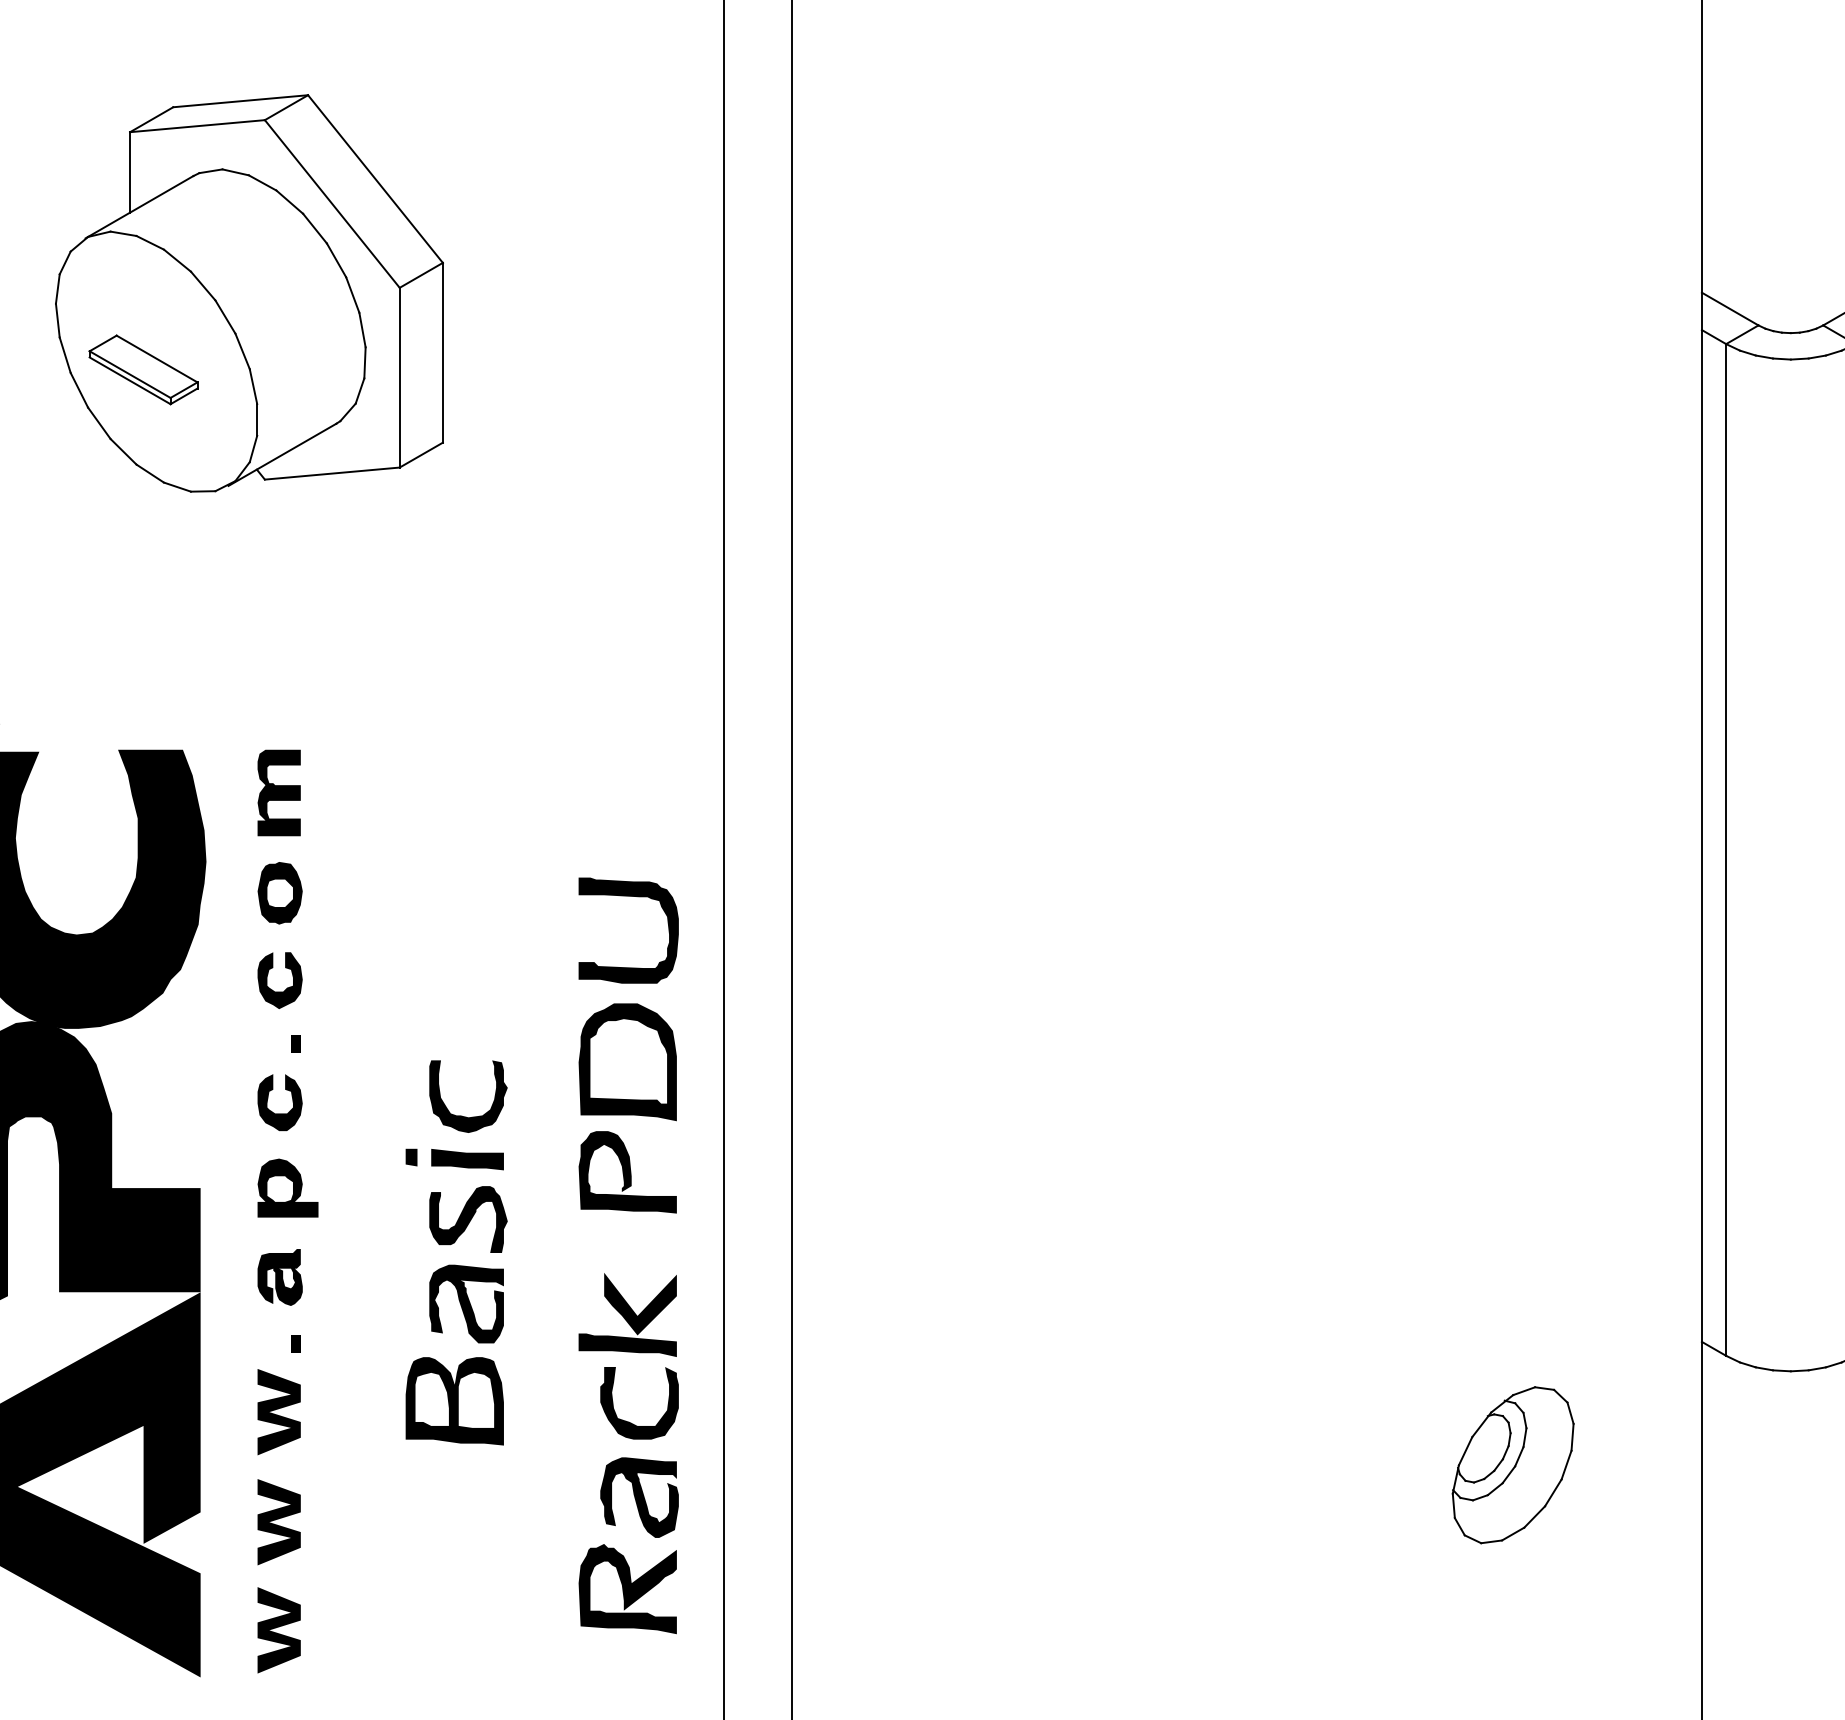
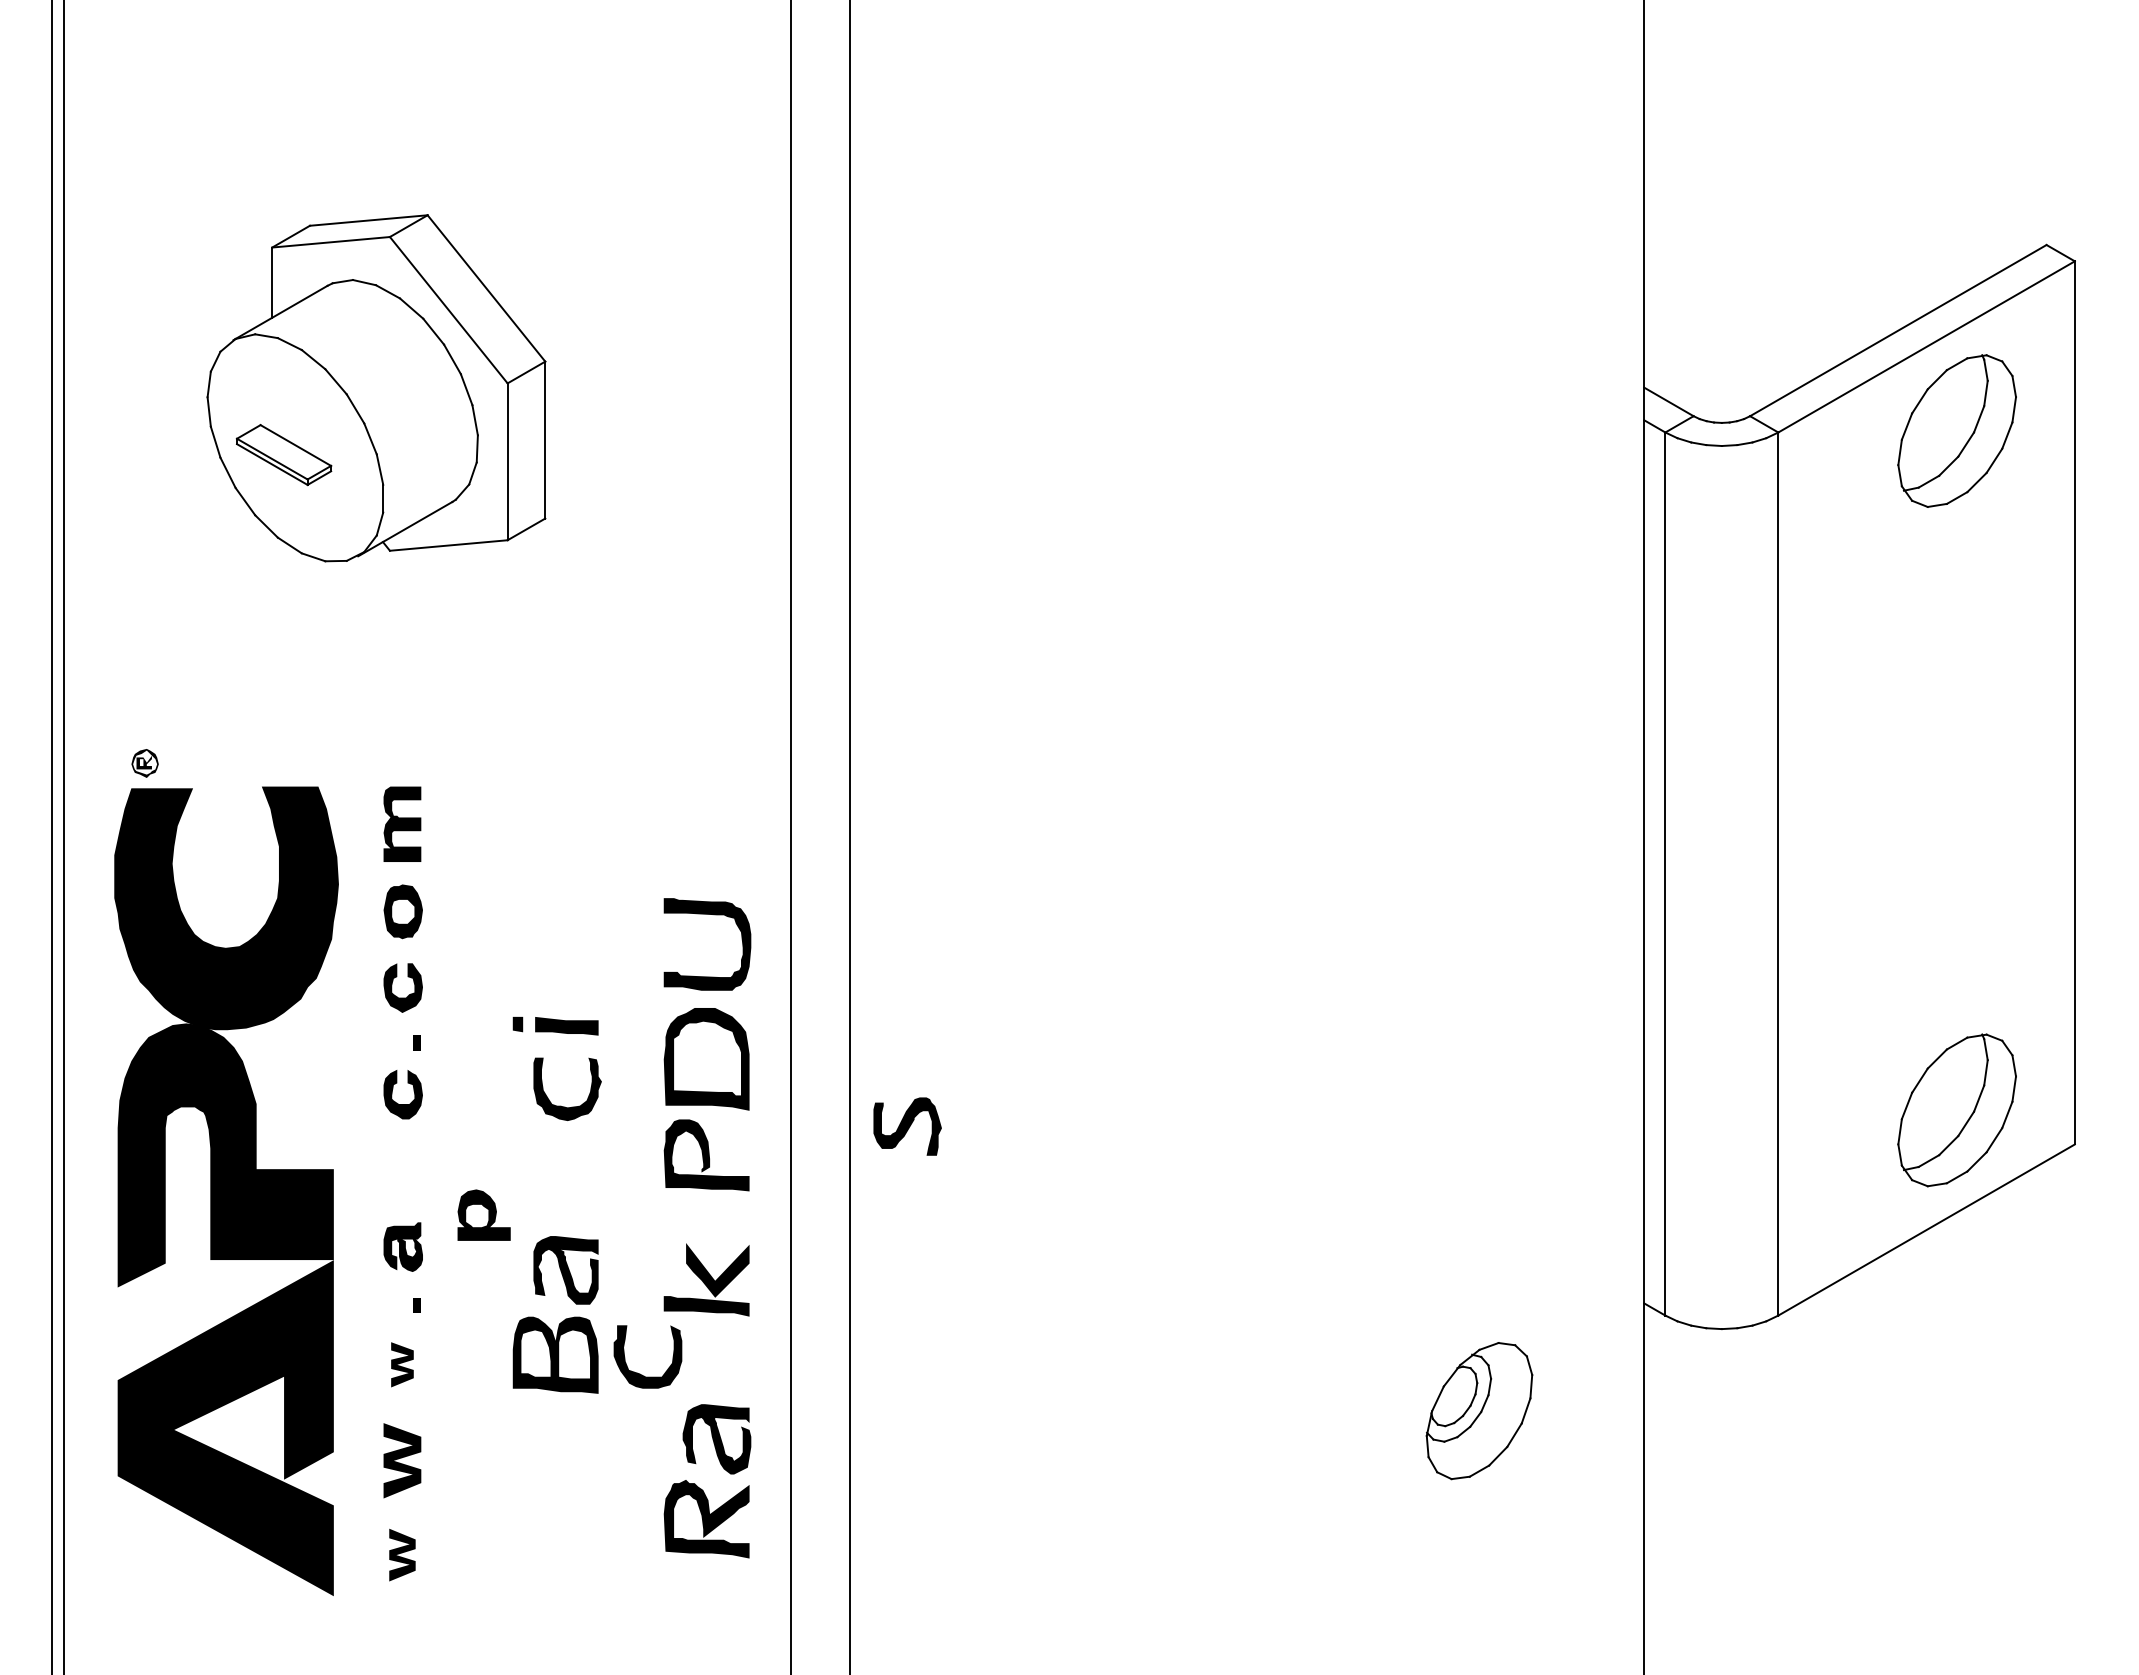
part: (454, 1159) -> (555, 1026), moved
part: (287, 1187) -> (483, 1214), moved
part: (468, 1219) -> (907, 1126), moved
part: (279, 1411) -> (402, 1364), size x0.6
part: (630, 1422) -> (640, 1373), moved
part: (279, 1629) -> (402, 1554), size x0.7

